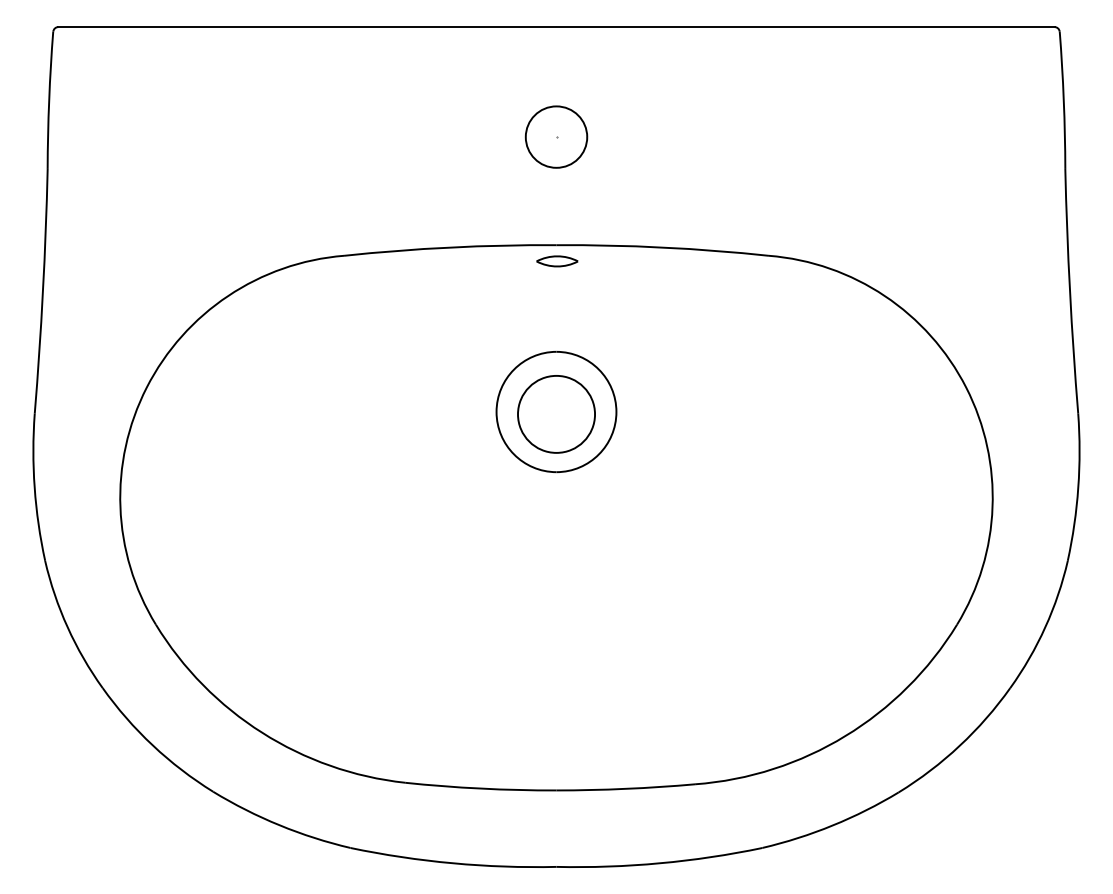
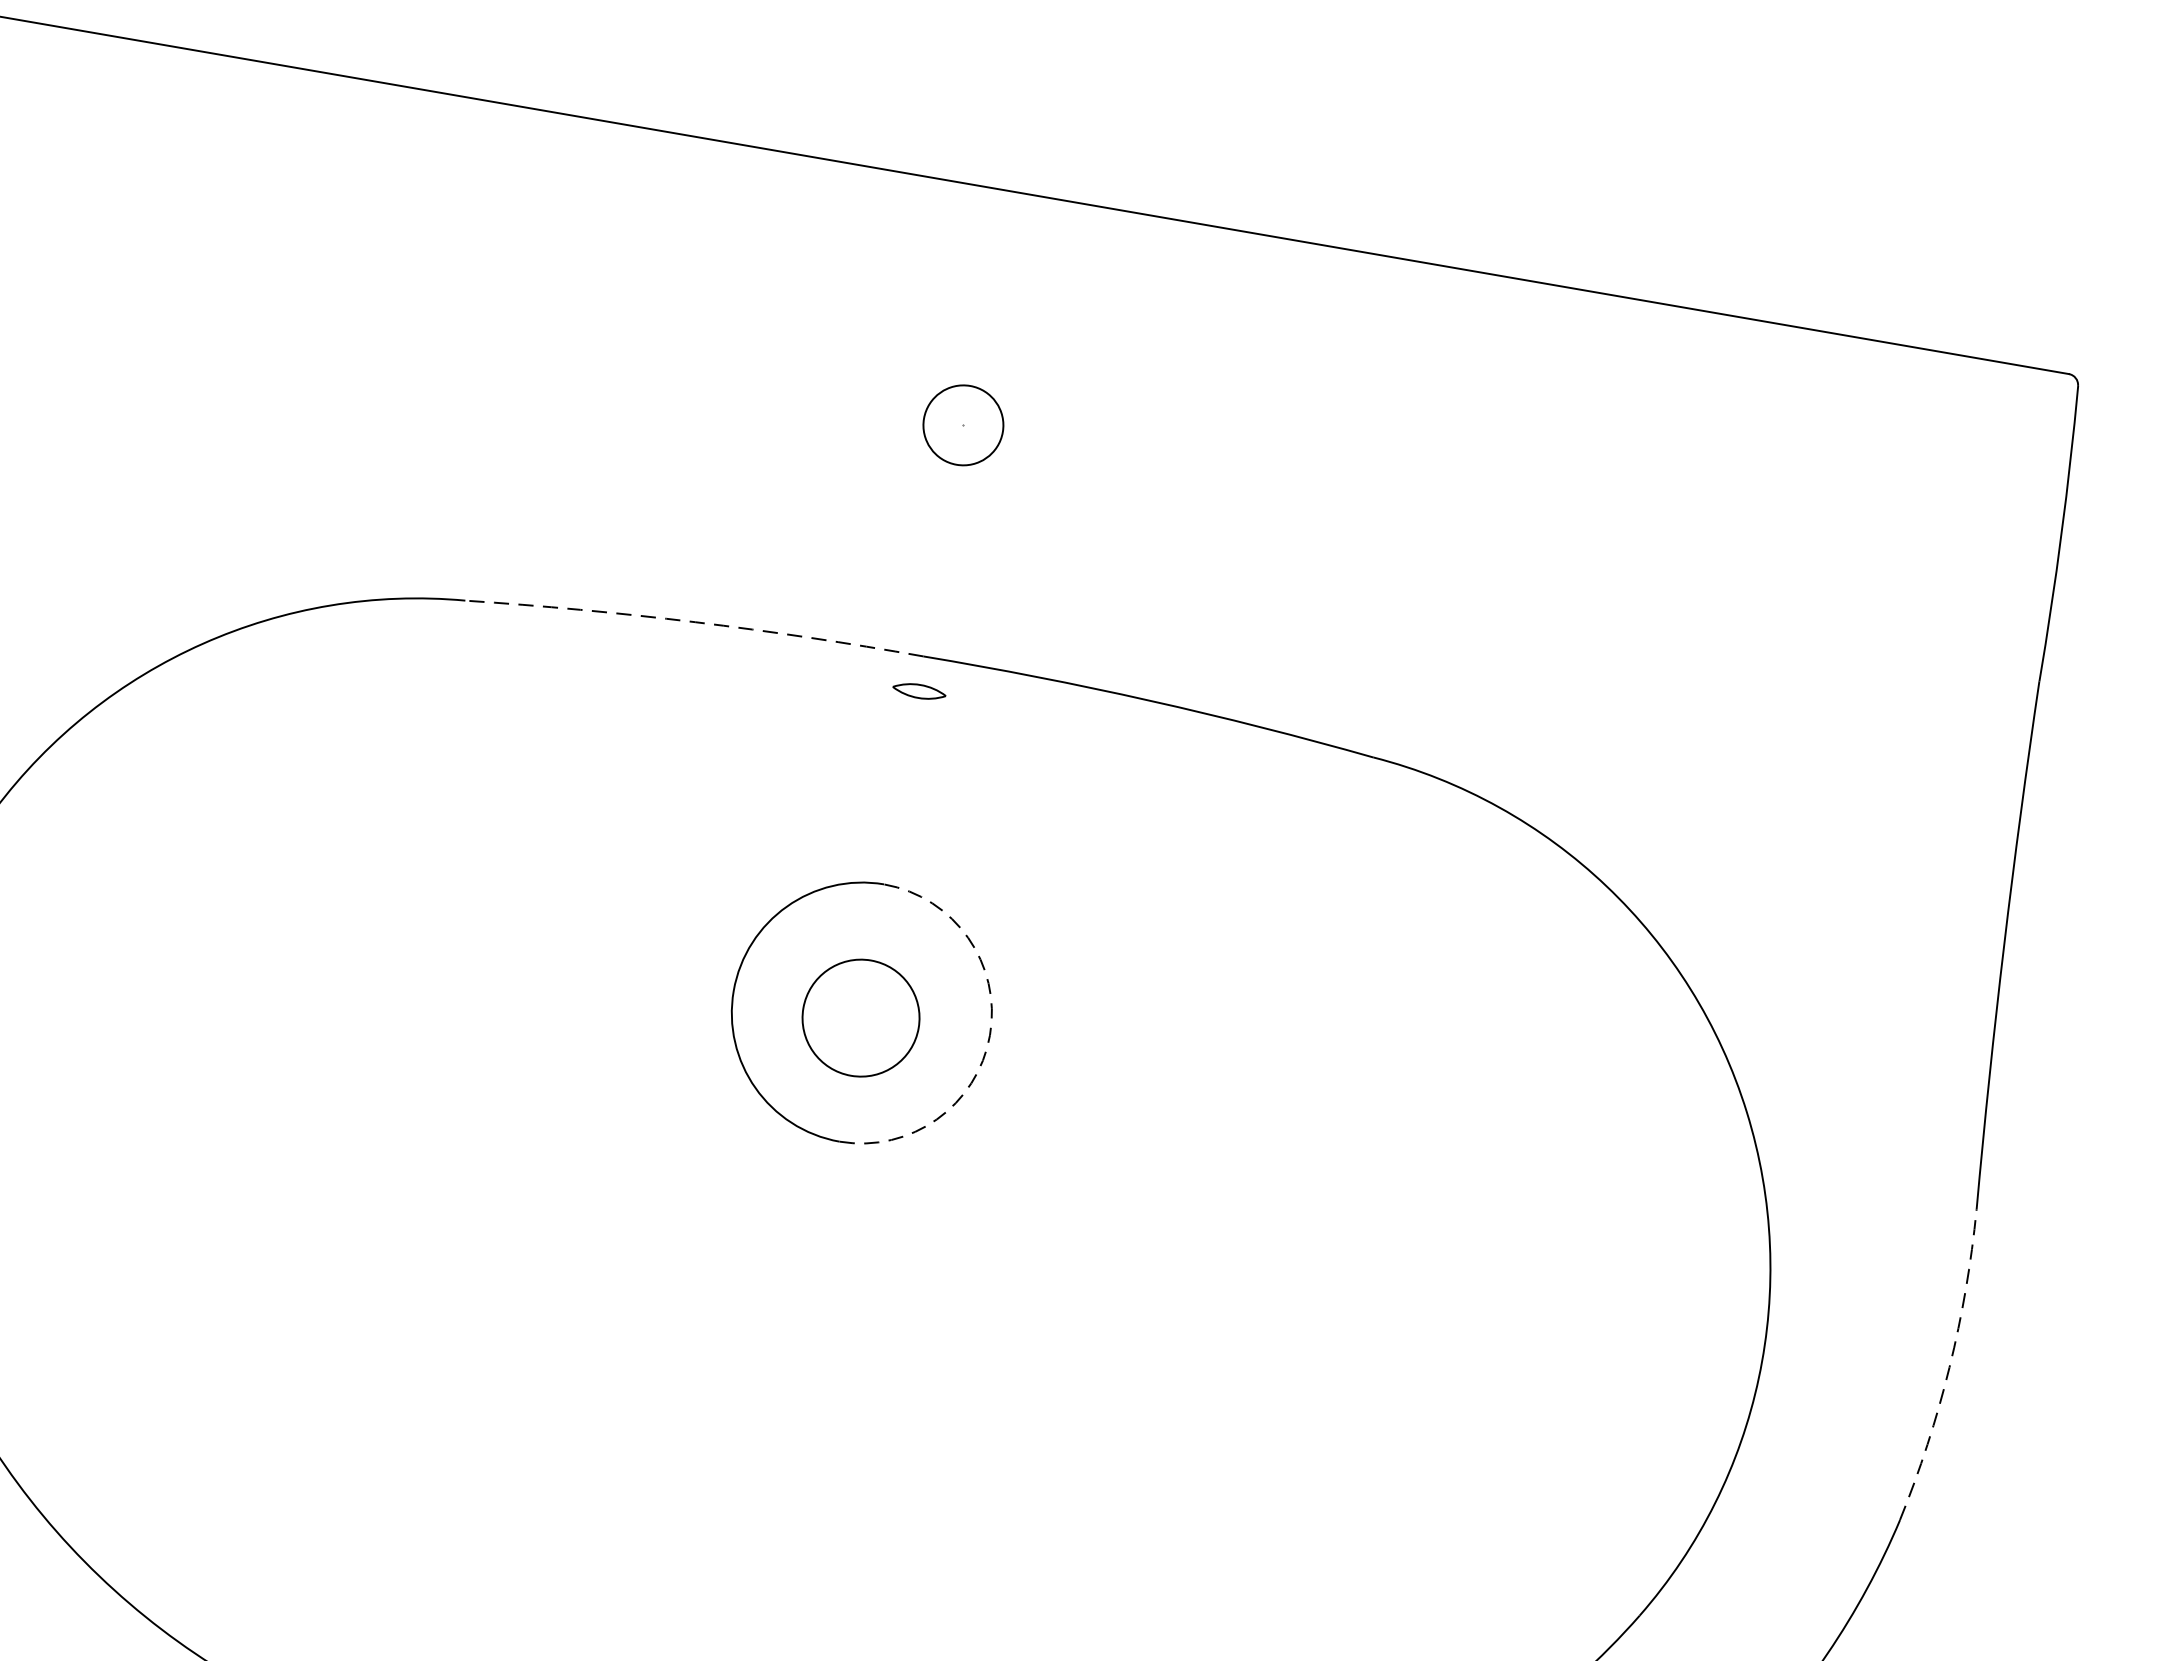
circle: (556, 136) -> (963, 424), size x0.6
arc: (450, 247) -> (696, 622), solid -> dashed
part: (557, 261) -> (919, 691), size x0.6
arc: (616, 412) -> (989, 1036), solid -> dashed
circle: (556, 413) -> (861, 1016), size x0.7
arc: (1078, 487) -> (1949, 1367), solid -> dashed

